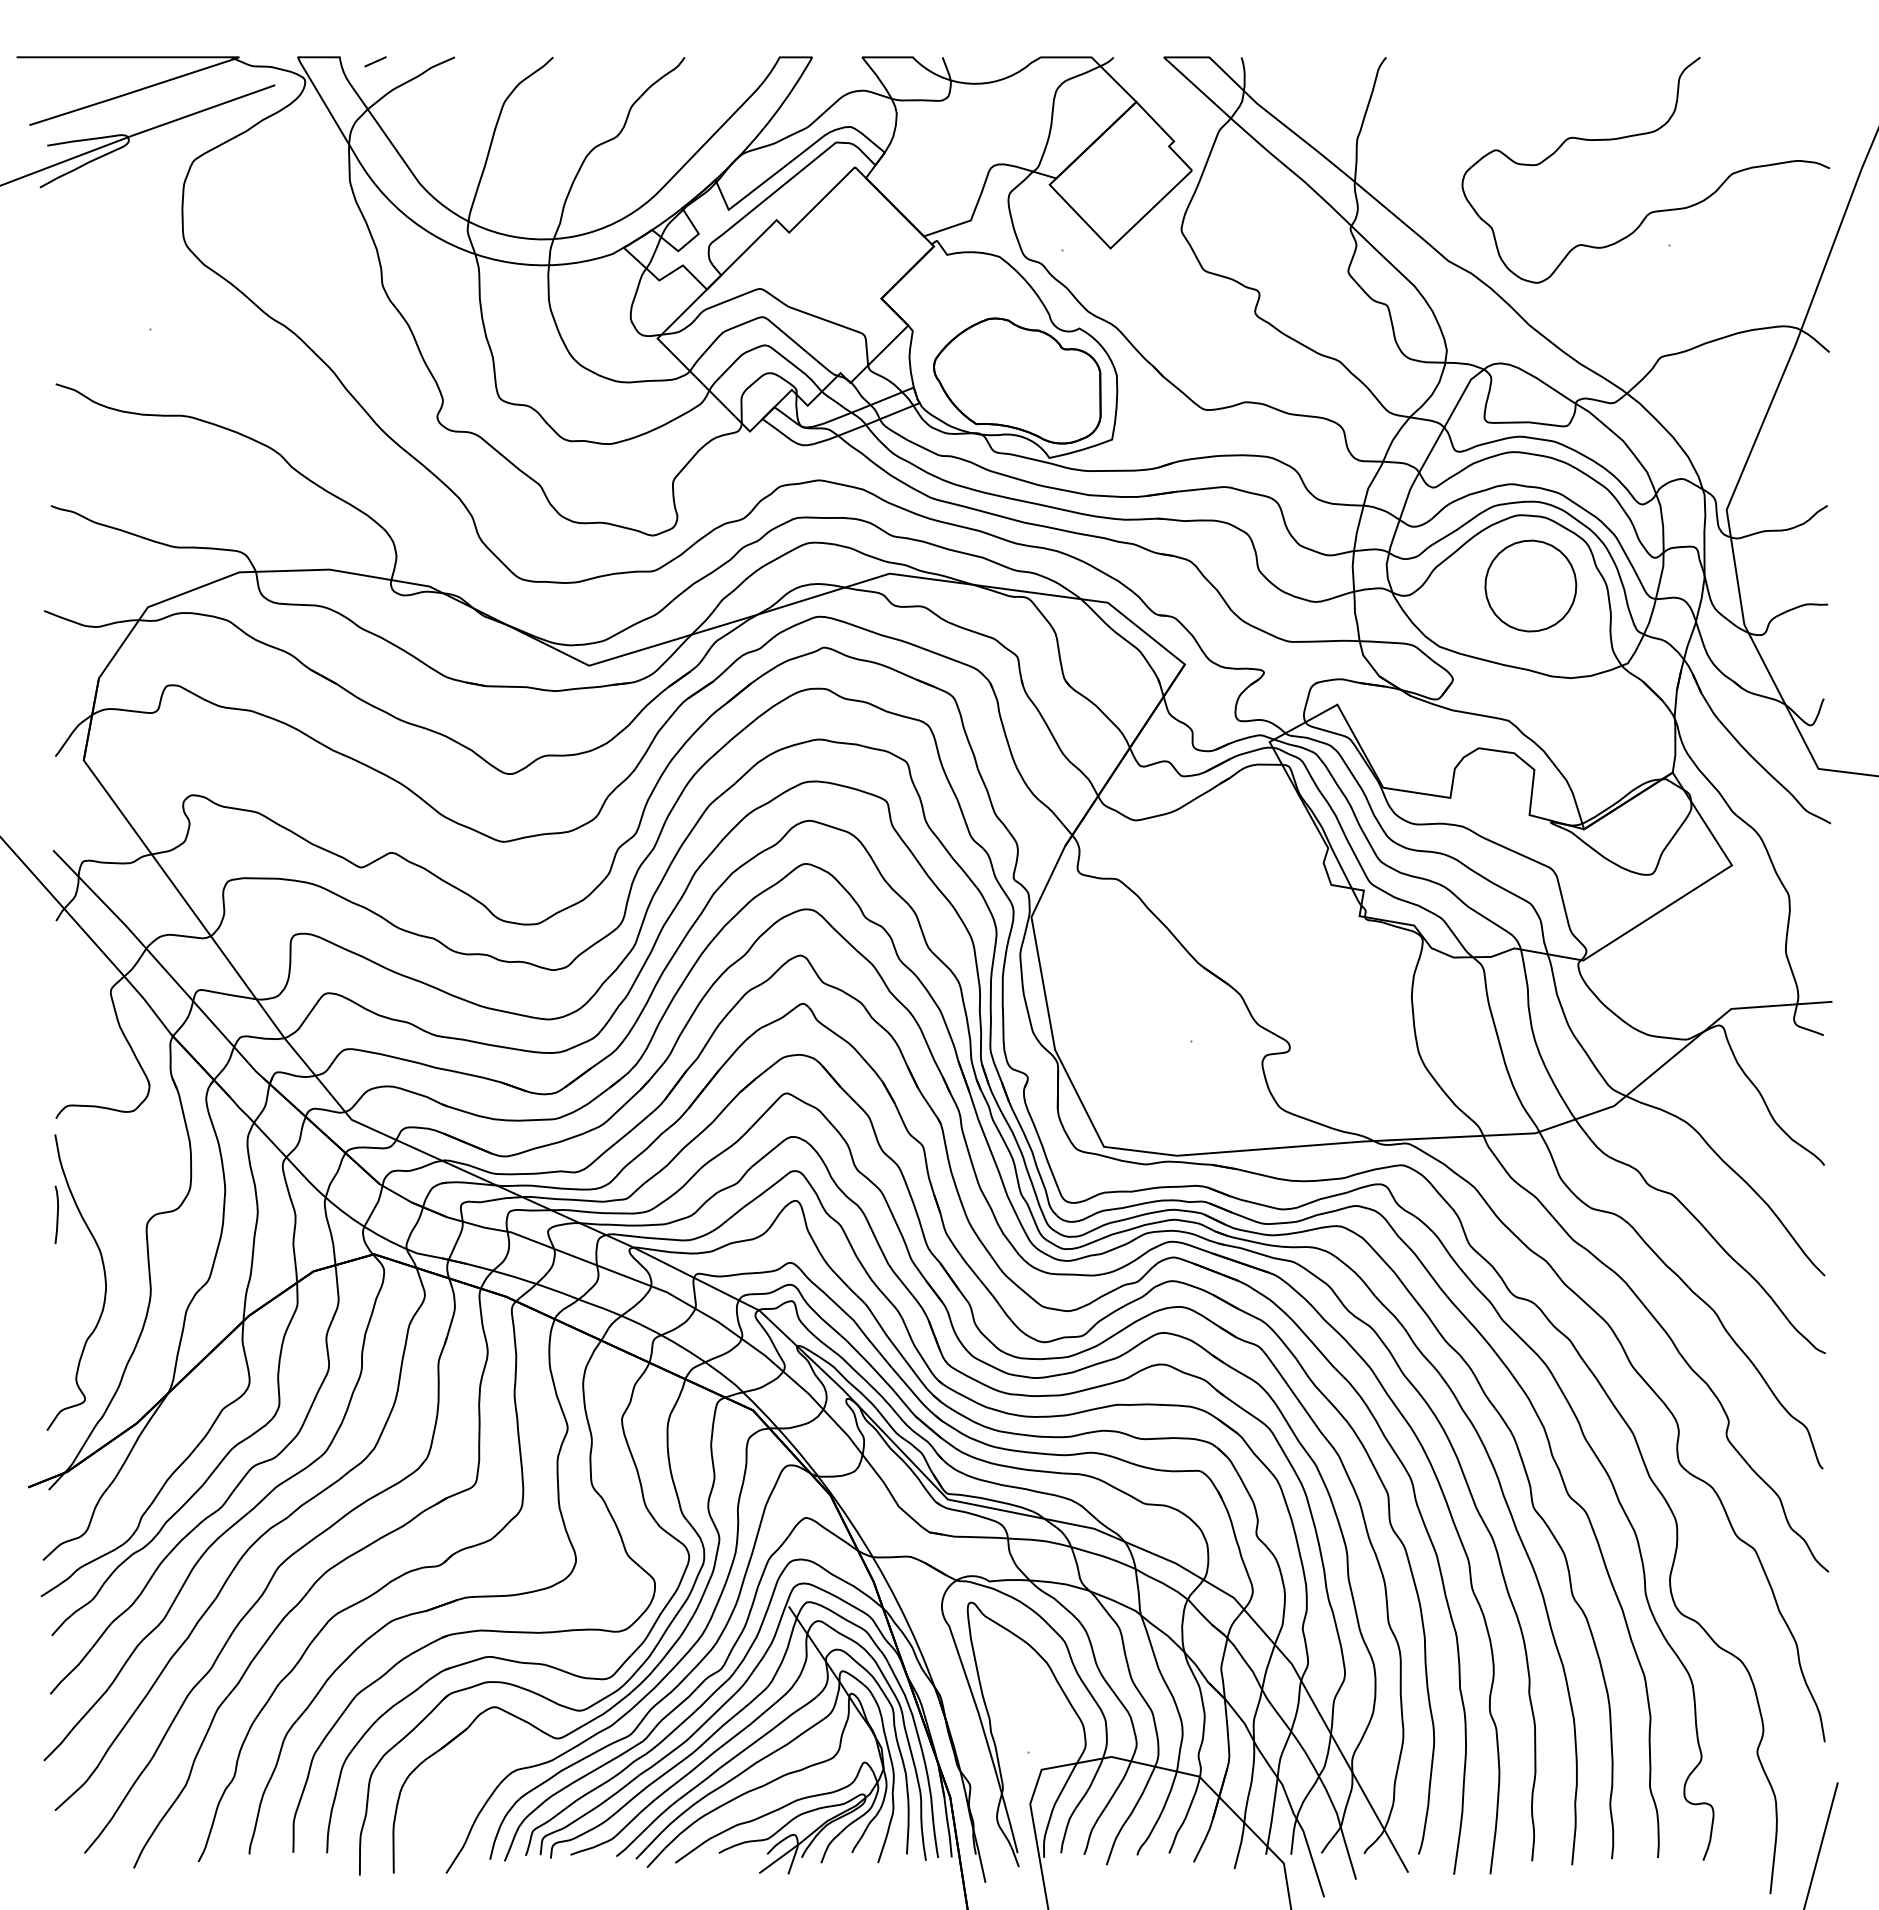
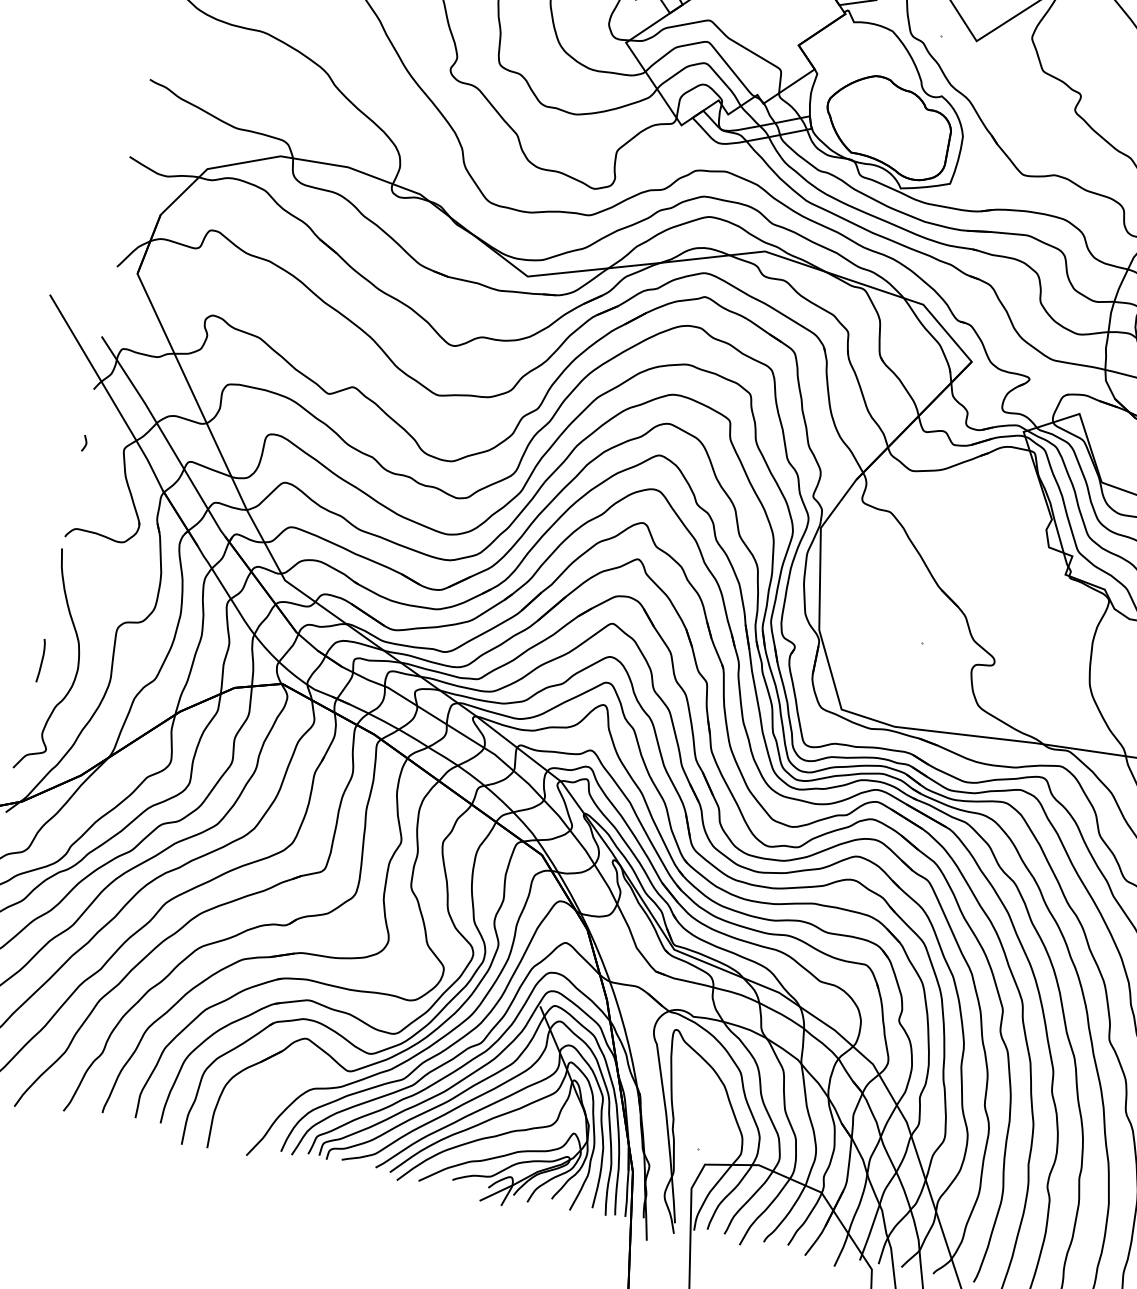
curve: (59, 993) -> (85, 444), added
curve: (56, 1214) -> (41, 660), moved

